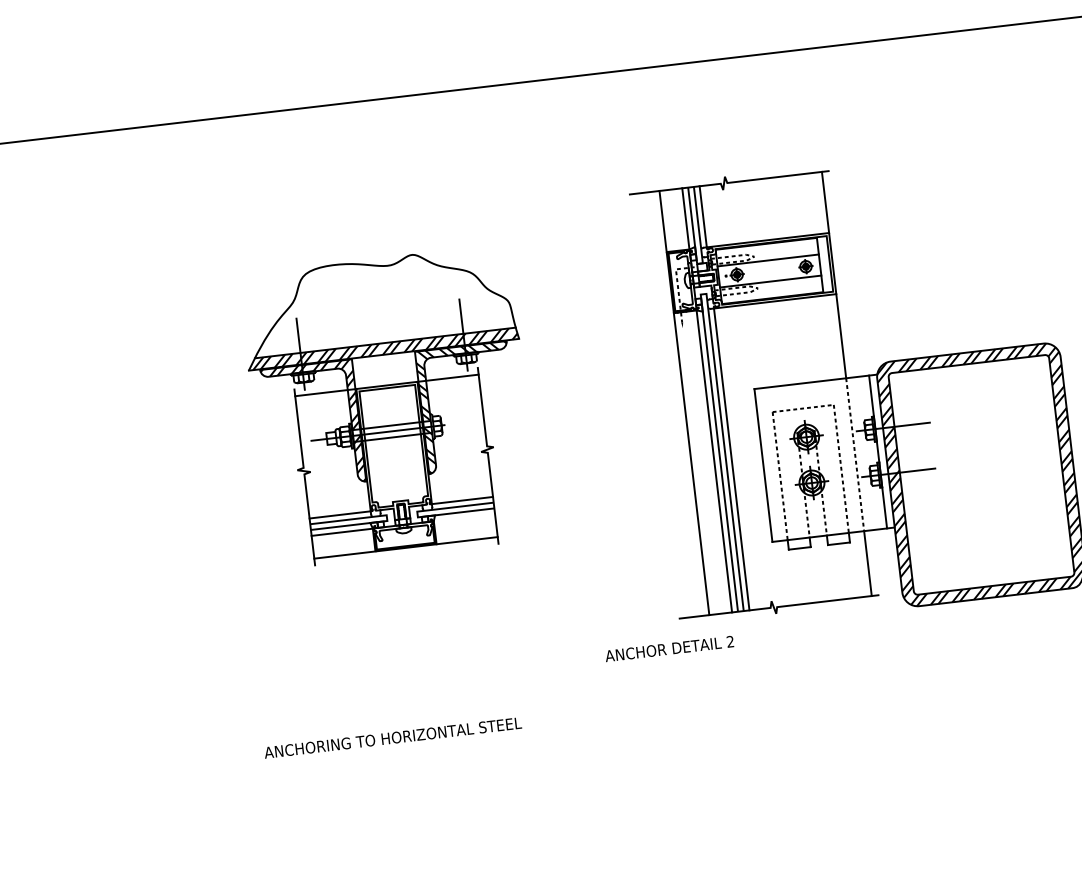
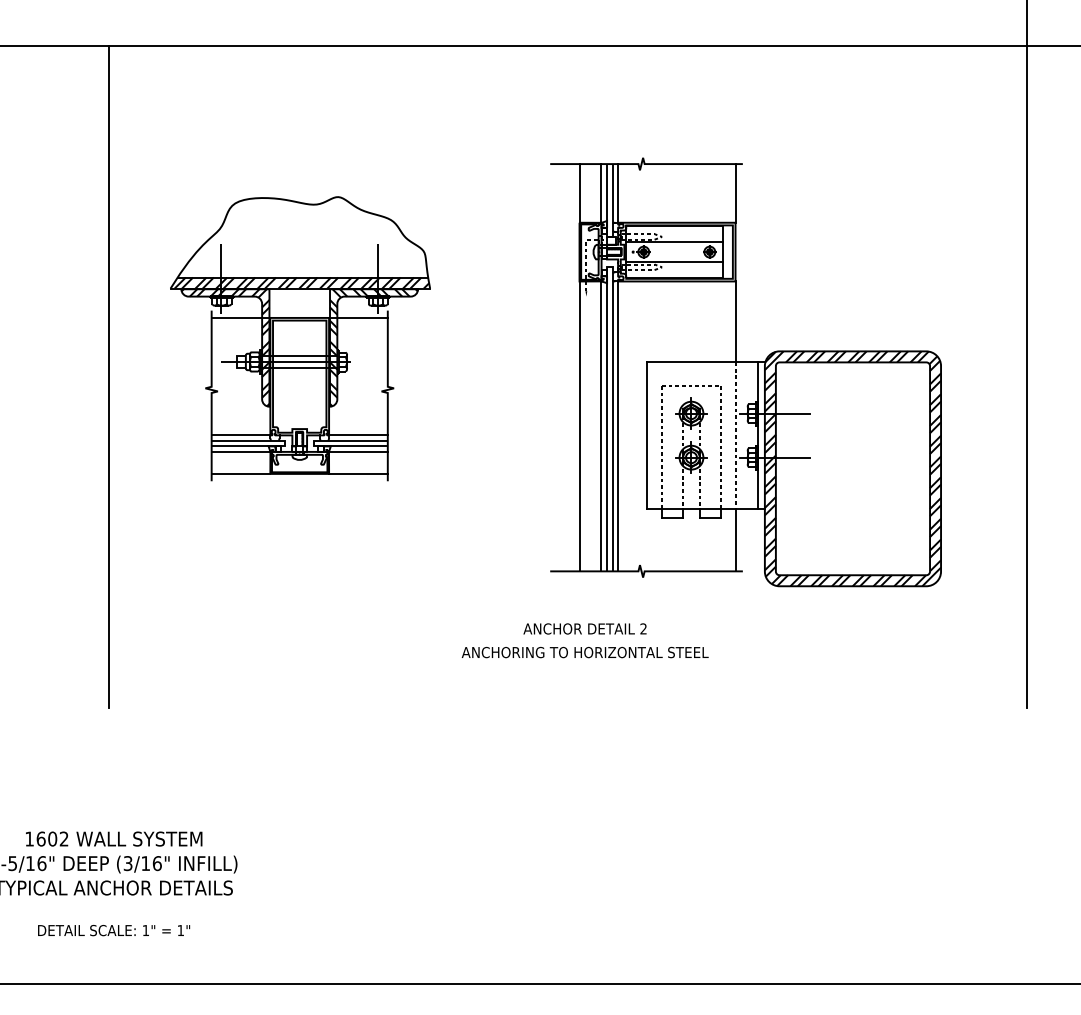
line: (194, 469) -> (108, 376), added
line: (463, 518) -> (357, 452), added
text: (668, 648) -> (584, 628), moved
text: (392, 738) -> (584, 652), moved

